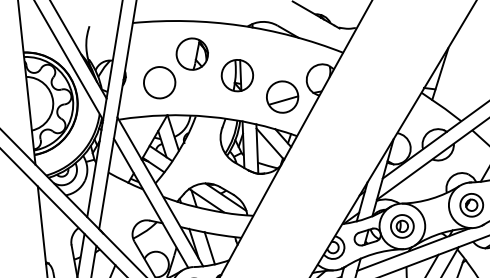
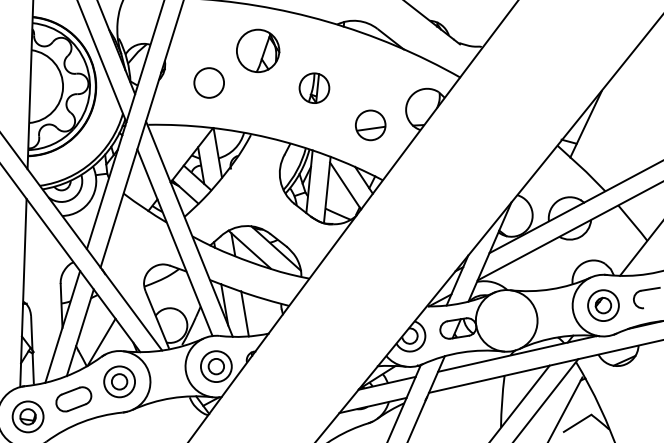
part: (237, 75) -> (314, 88), size x0.7
circle: (159, 82) -> (209, 82), size x0.7
part: (282, 97) -> (370, 125), size x0.7
part: (402, 226) -> (506, 320), removed

